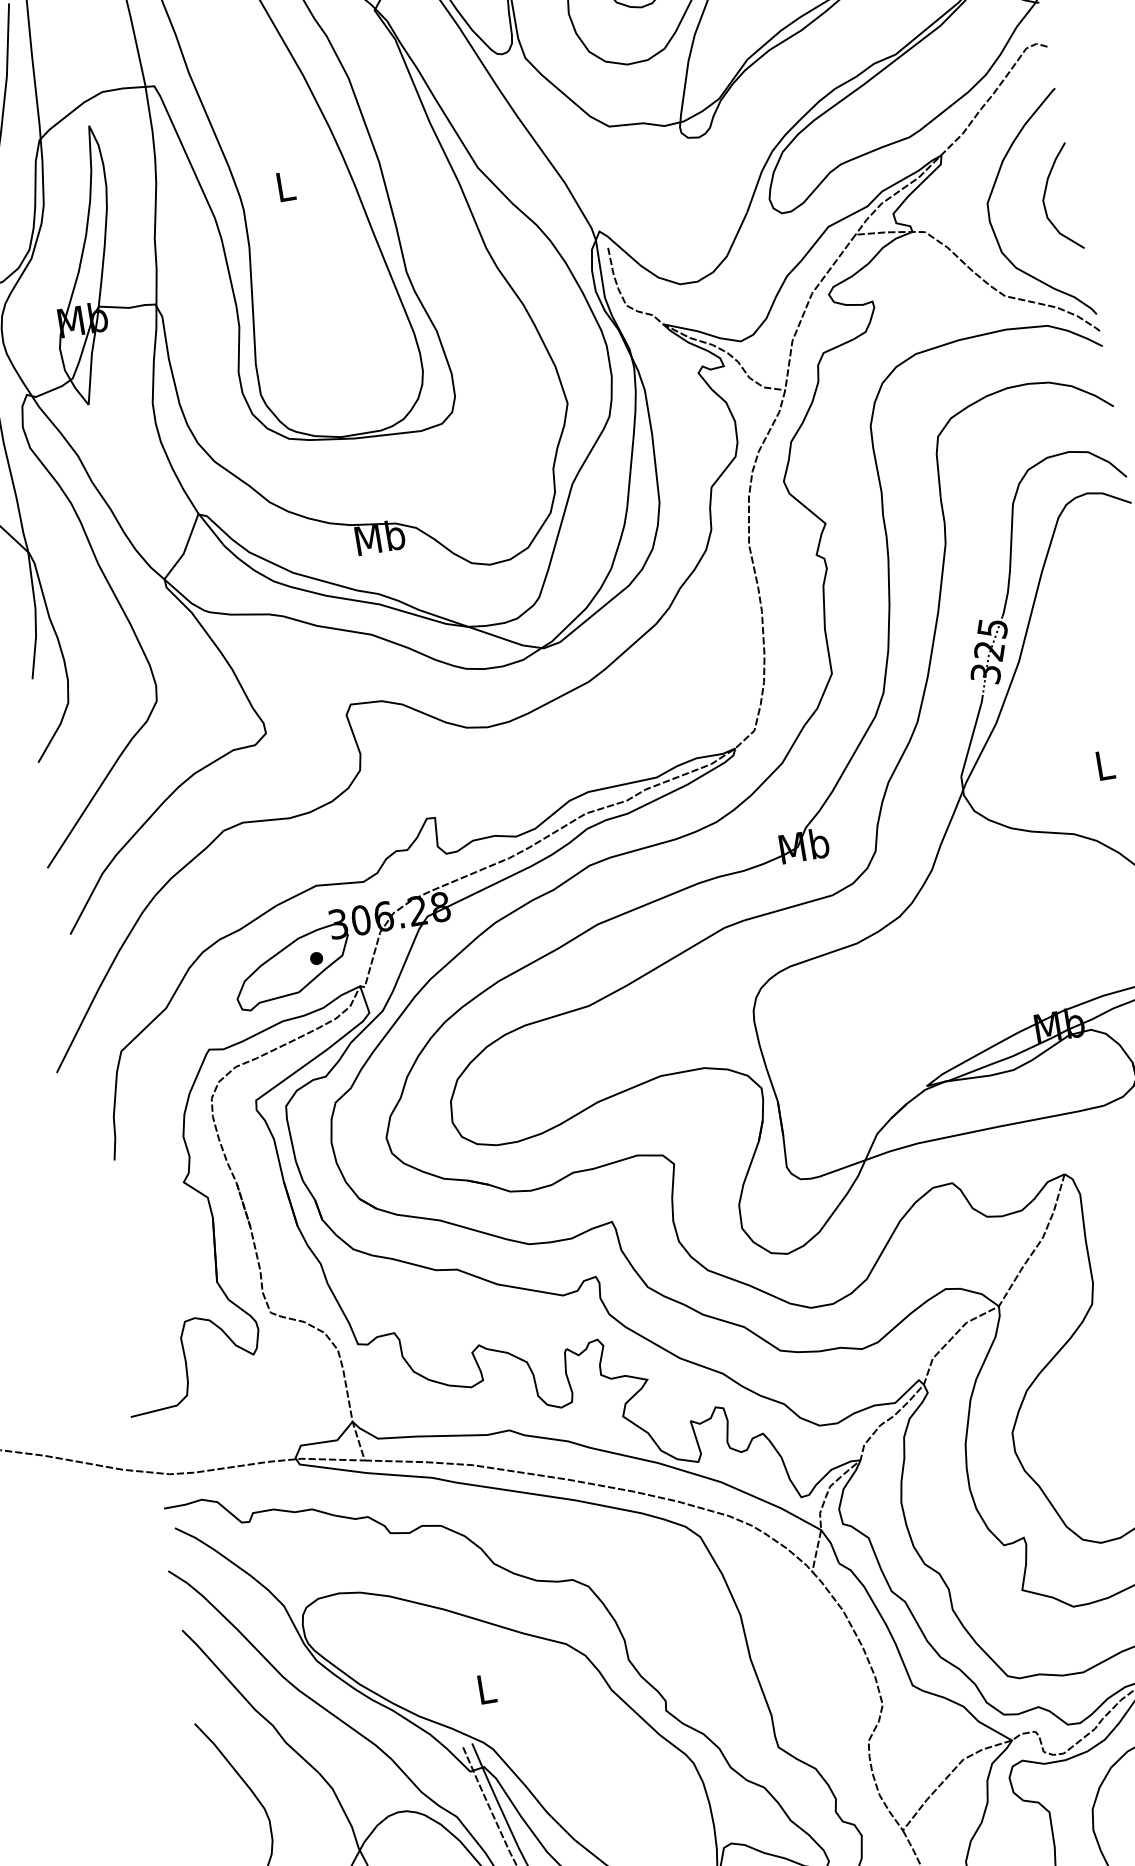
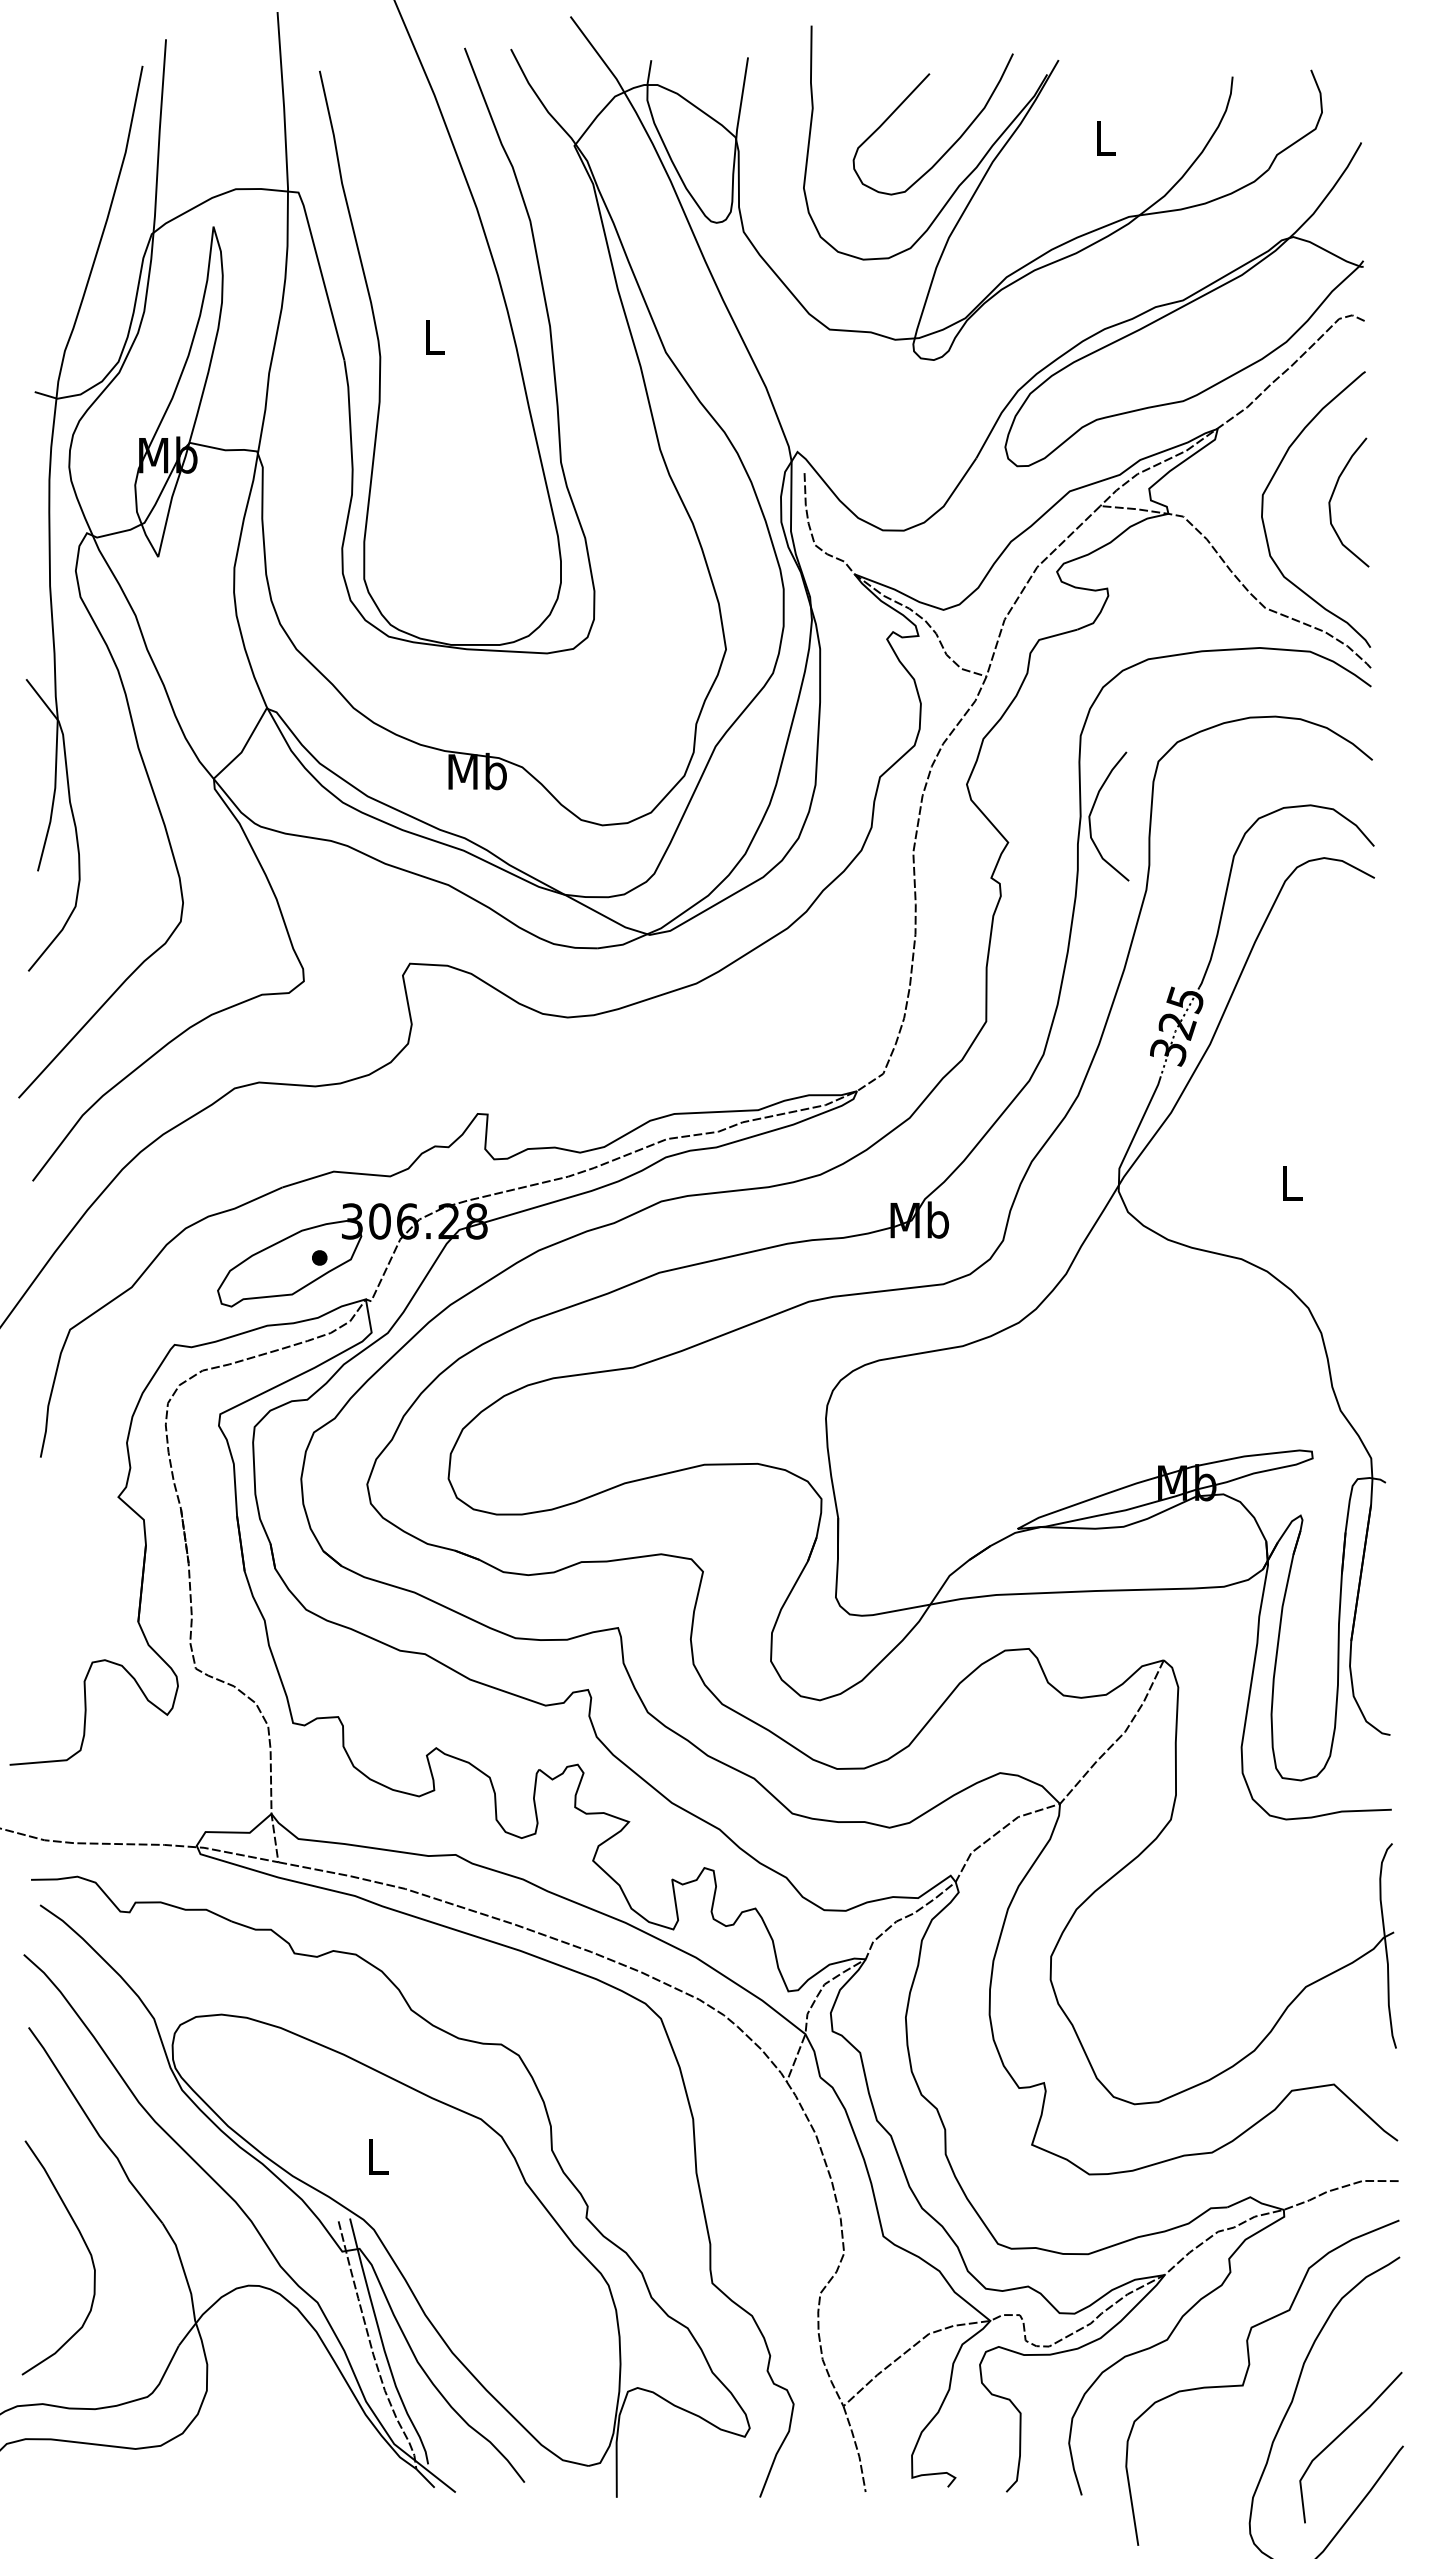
curve: (891, 484) -> (1093, 809), added

